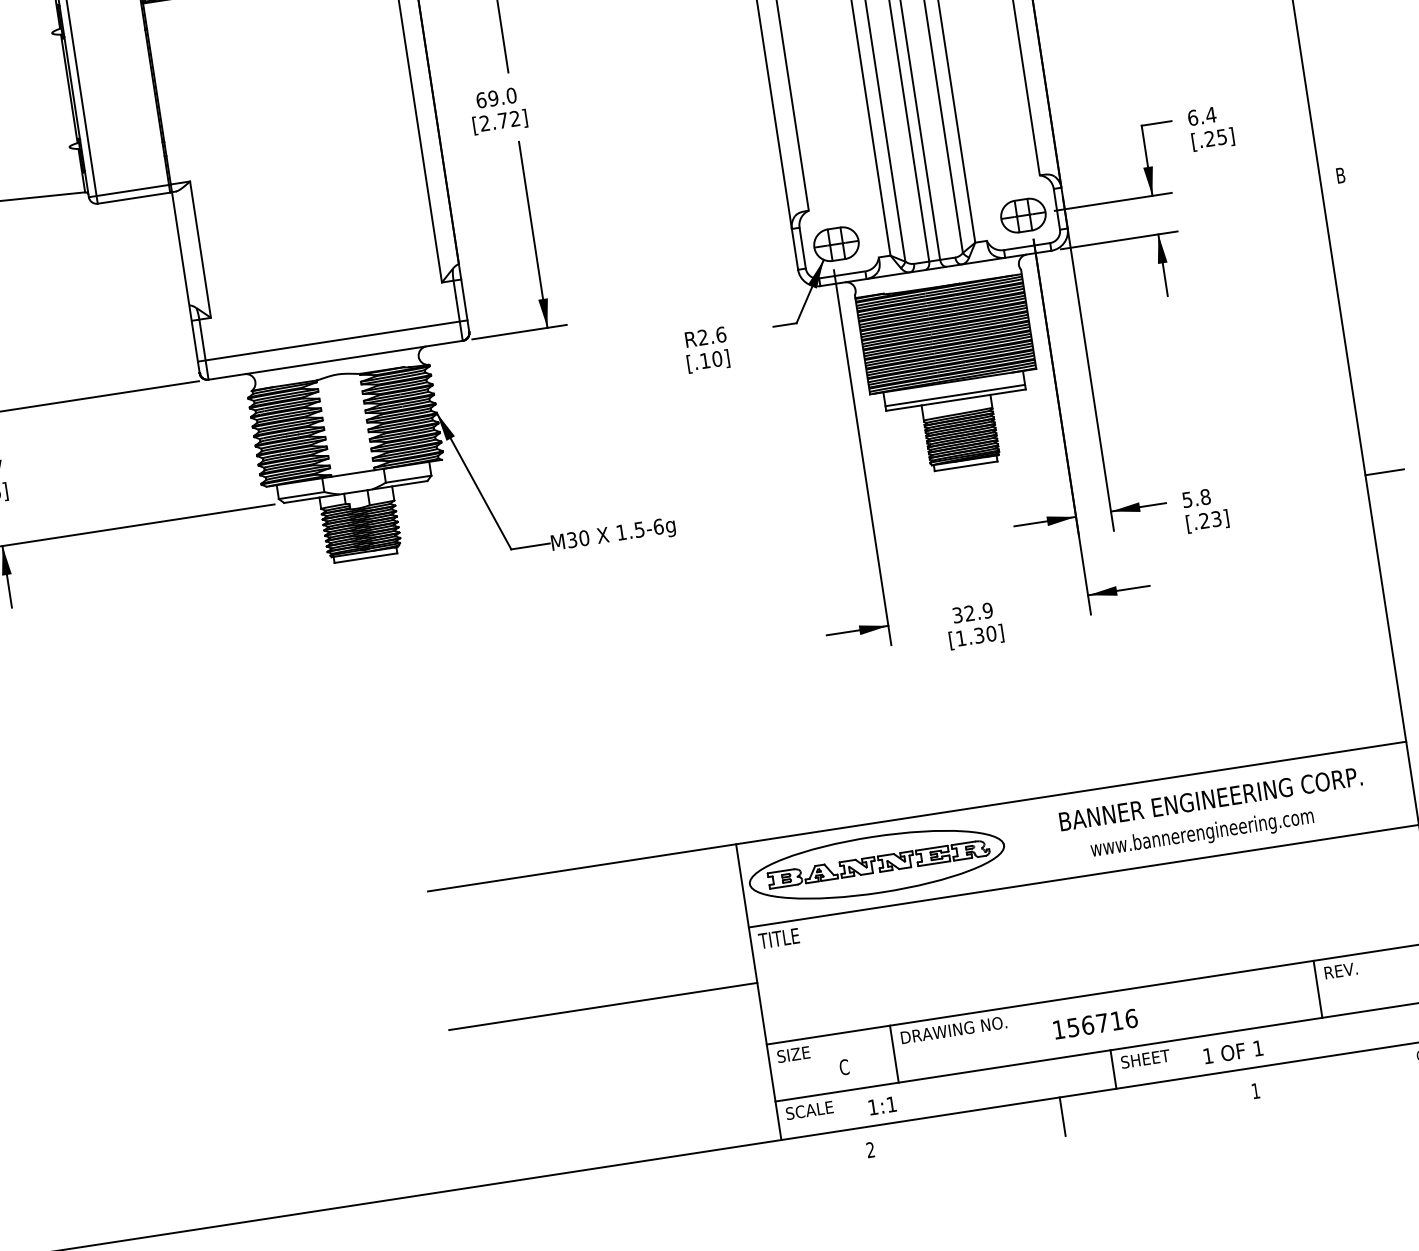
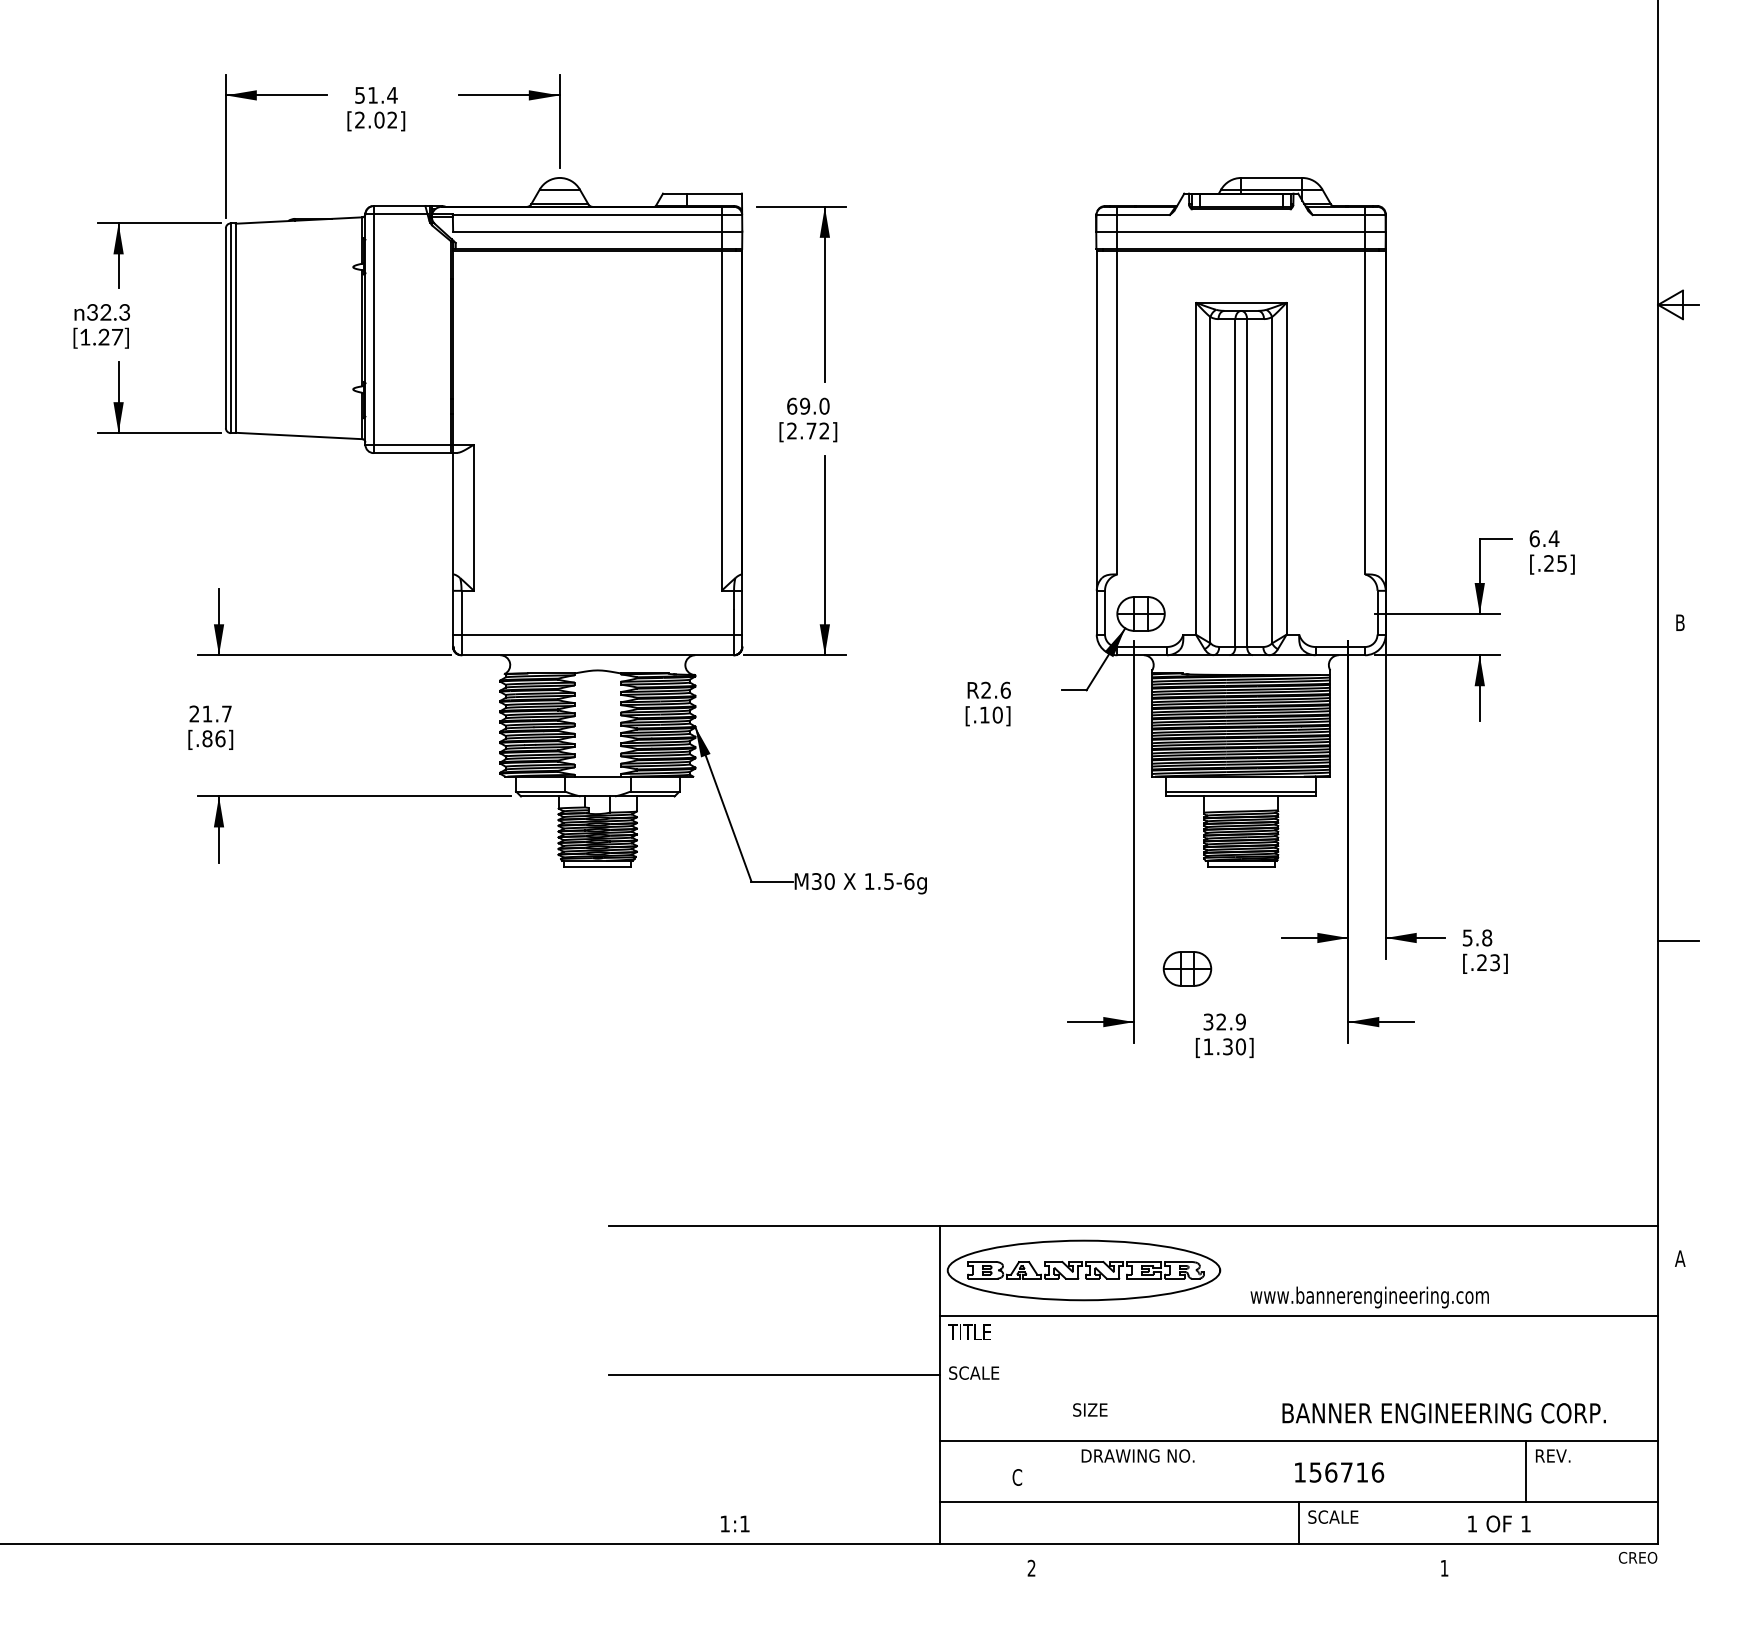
part: (1023, 215) -> (1187, 968), moved
text: (1210, 799) -> (1443, 1413), moved
text: (1202, 834) -> (1369, 1297), moved
text: (1095, 1024) -> (1339, 1472), moved
text: (1233, 1051) -> (1499, 1523), moved
text: (793, 1054) -> (1090, 1409), moved
line: (894, 1054) -> (1071, 1471), removed
text: (1150, 1057) -> (1339, 1516), SHEET -> SCALE
text: (882, 1105) -> (735, 1523), moved
text: (809, 1109) -> (974, 1372), moved
line: (1062, 1116) -> (1238, 1563), removed

